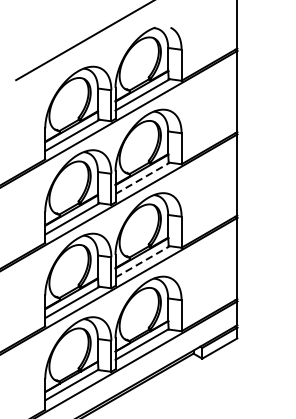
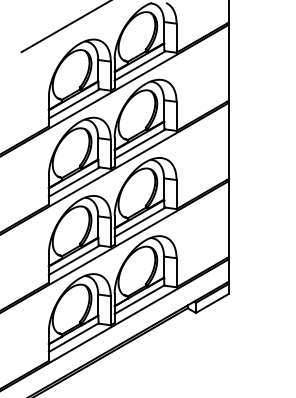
line: (143, 177) -> (140, 143), dashed -> solid
line: (143, 262) -> (140, 222), dashed -> solid

